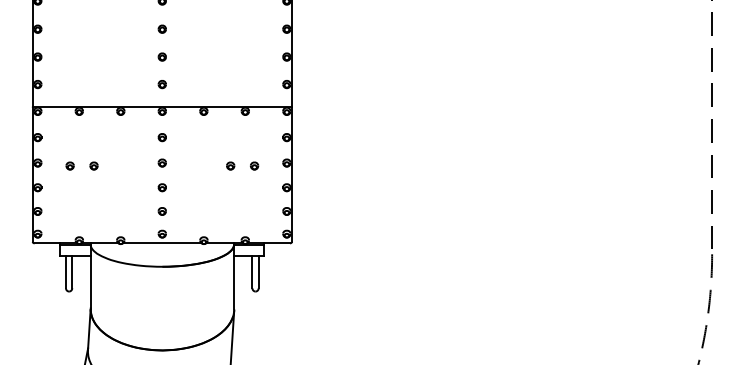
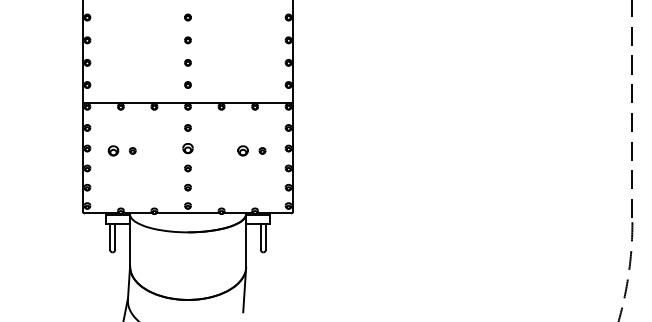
part: (161, 163) -> (187, 148), size x1.6
part: (70, 165) -> (113, 150), size x1.6
part: (230, 165) -> (243, 150), size x1.6

